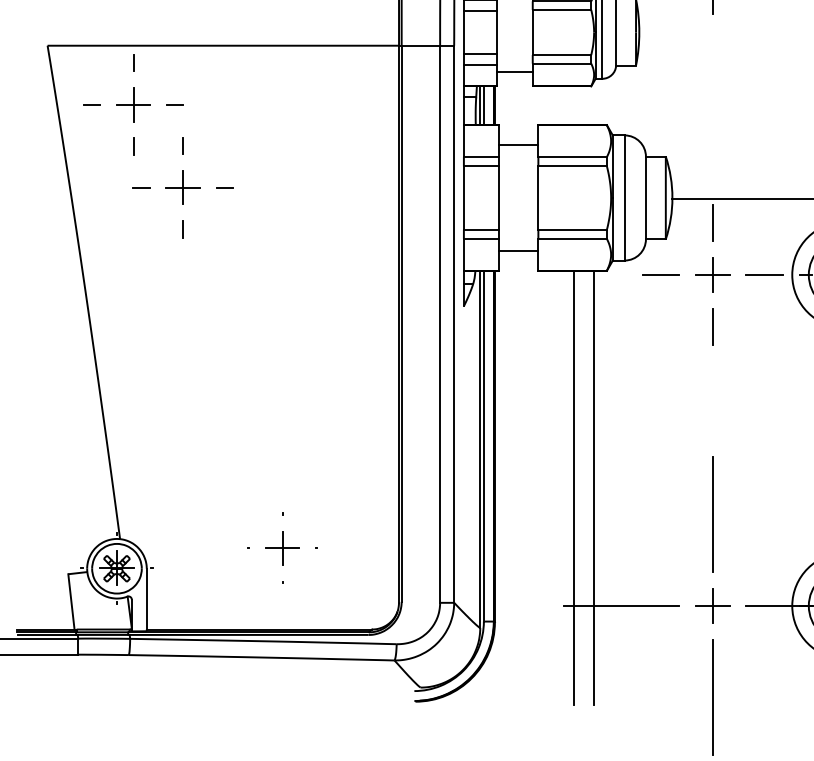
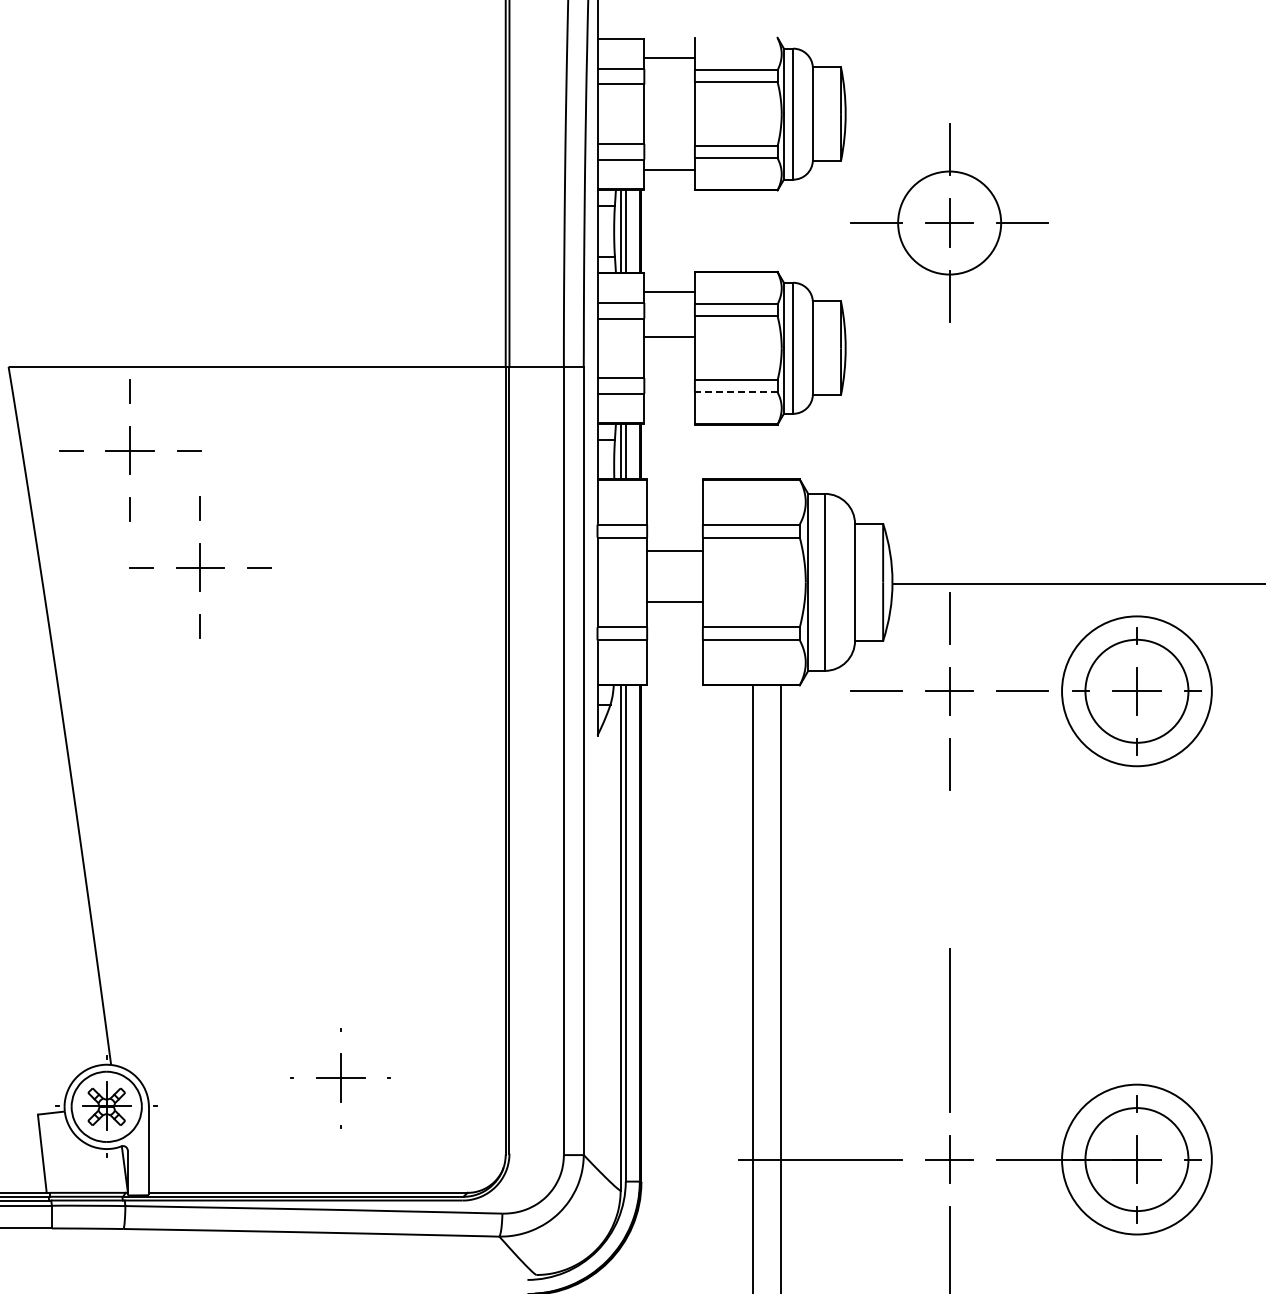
line: (561, 63) -> (735, 392), solid -> dashed
line: (514, 72) -> (669, 337), moved
line: (518, 145) -> (674, 551), moved
line: (518, 251) -> (674, 602), moved

